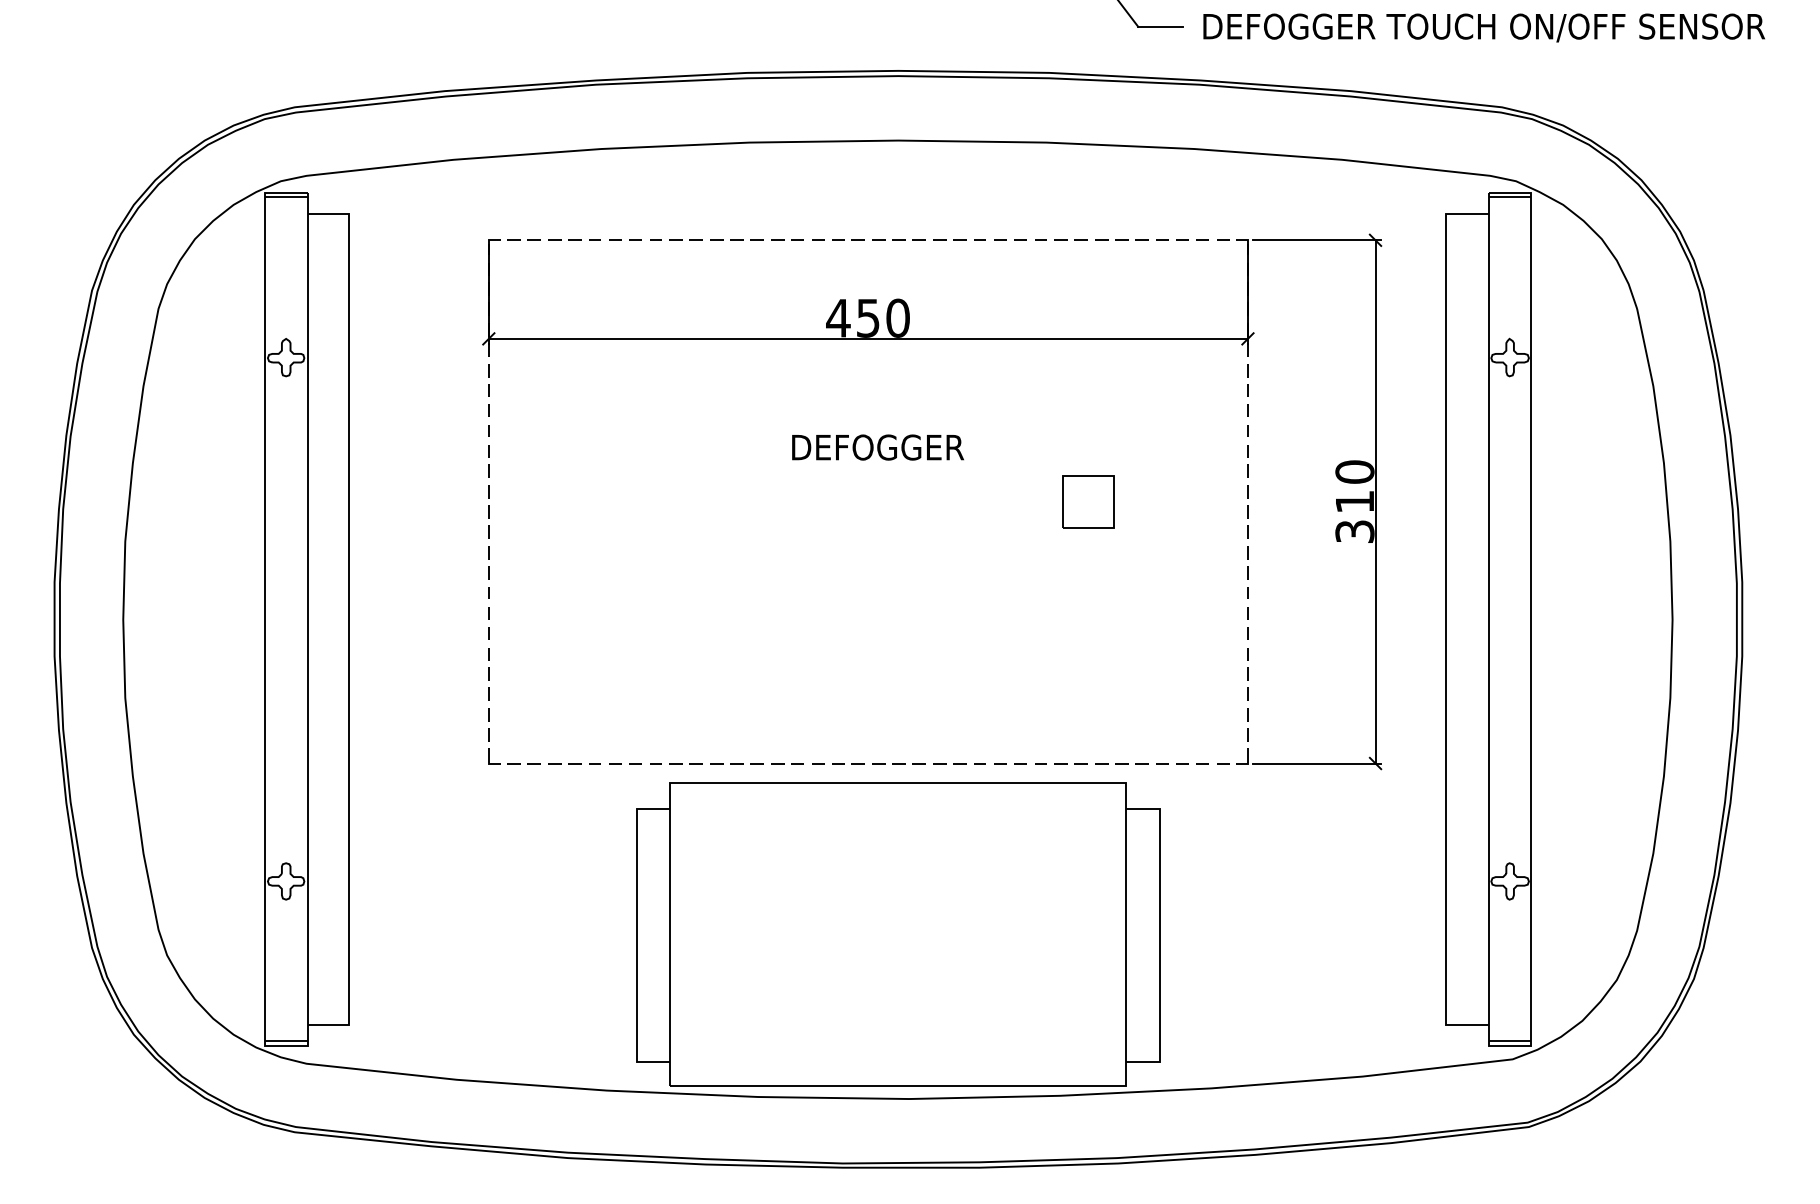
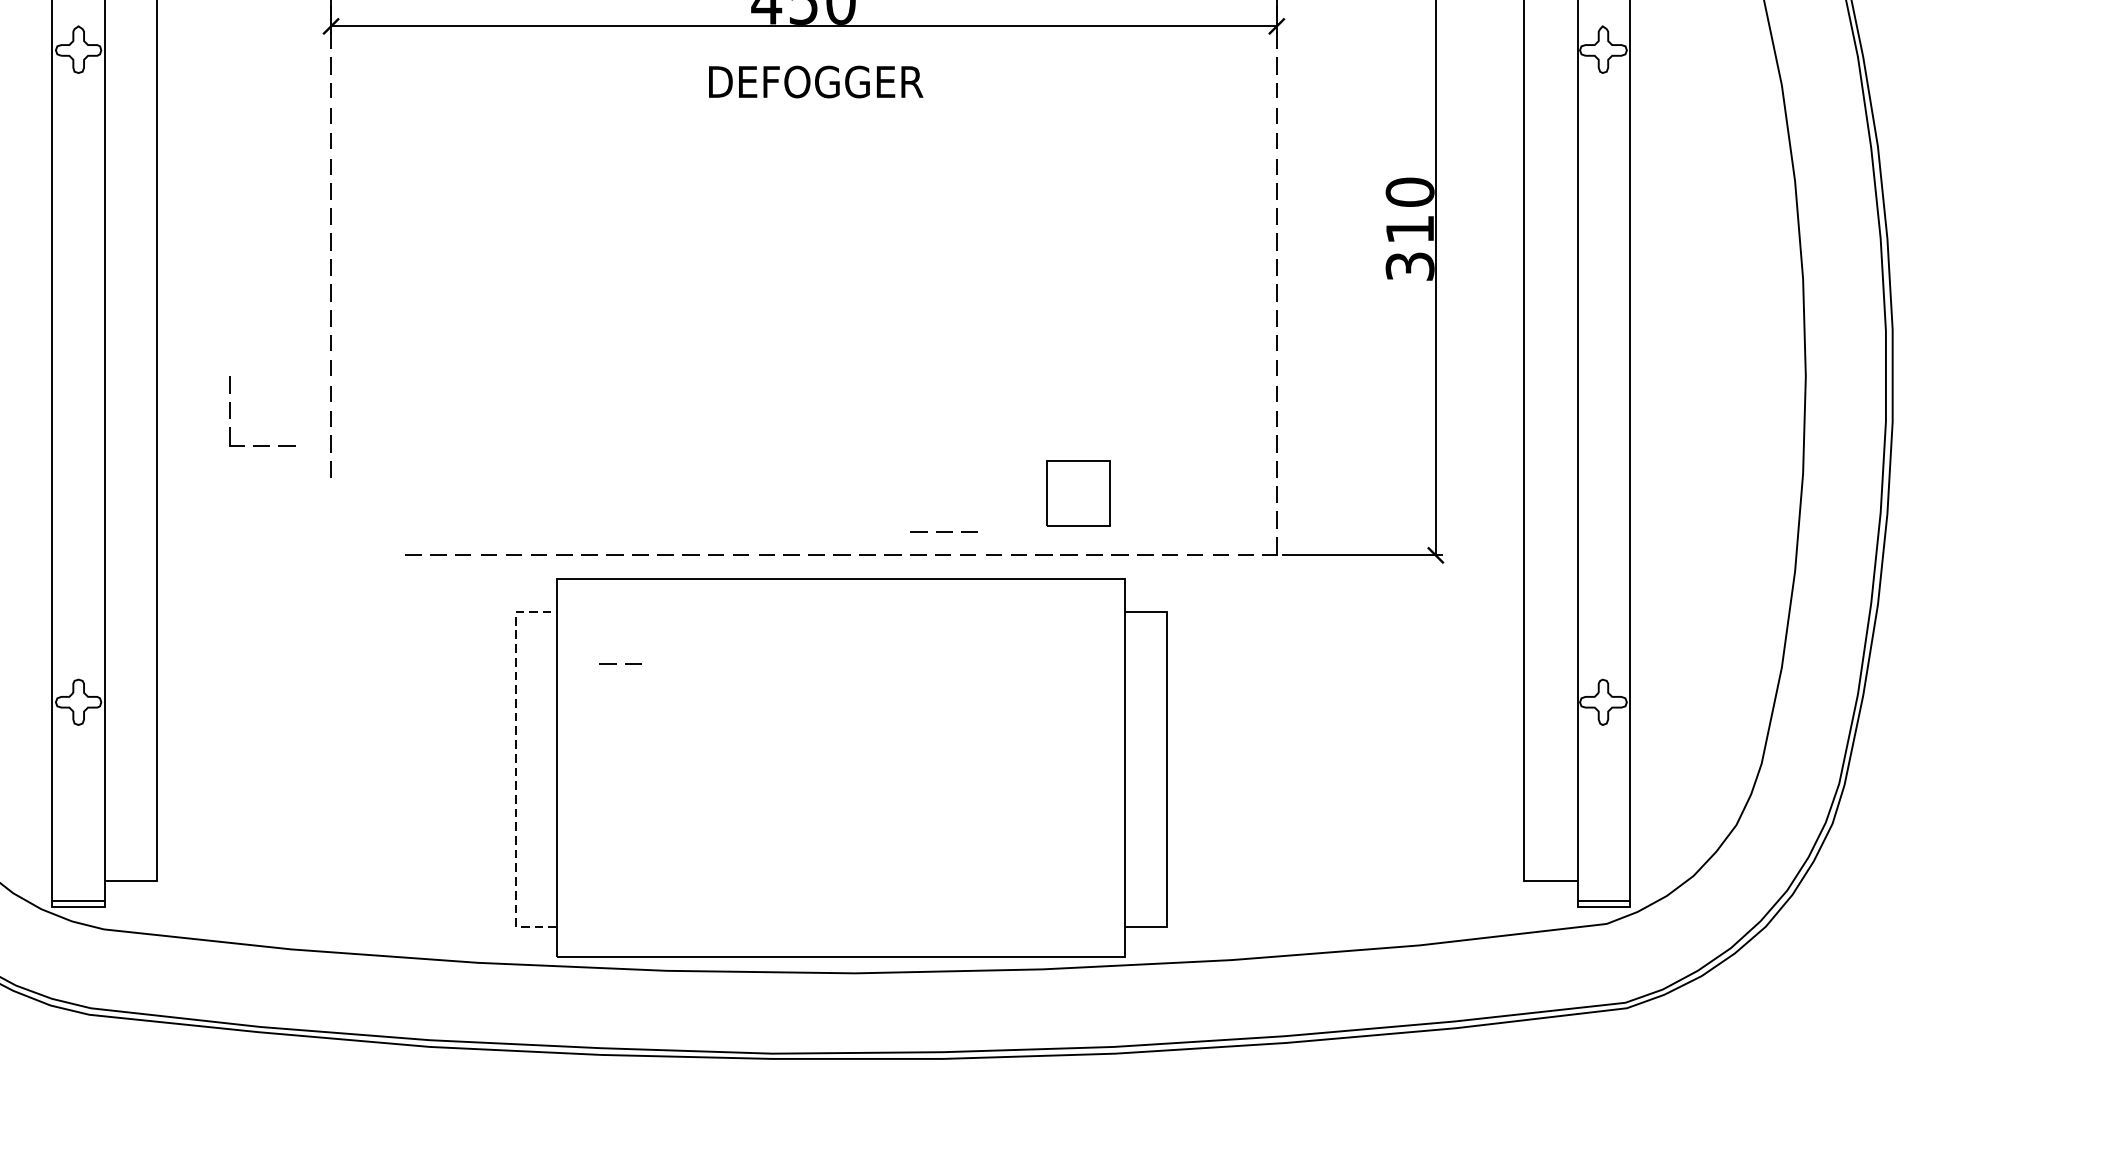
text: (877, 447) -> (815, 81), moved
part: (1088, 501) -> (1078, 493), moved
part: (489, 736) -> (231, 412), moved
line: (980, 744) -> (943, 531), added
line: (717, 850) -> (616, 663), added
line: (636, 934) -> (515, 768), solid -> dashed

